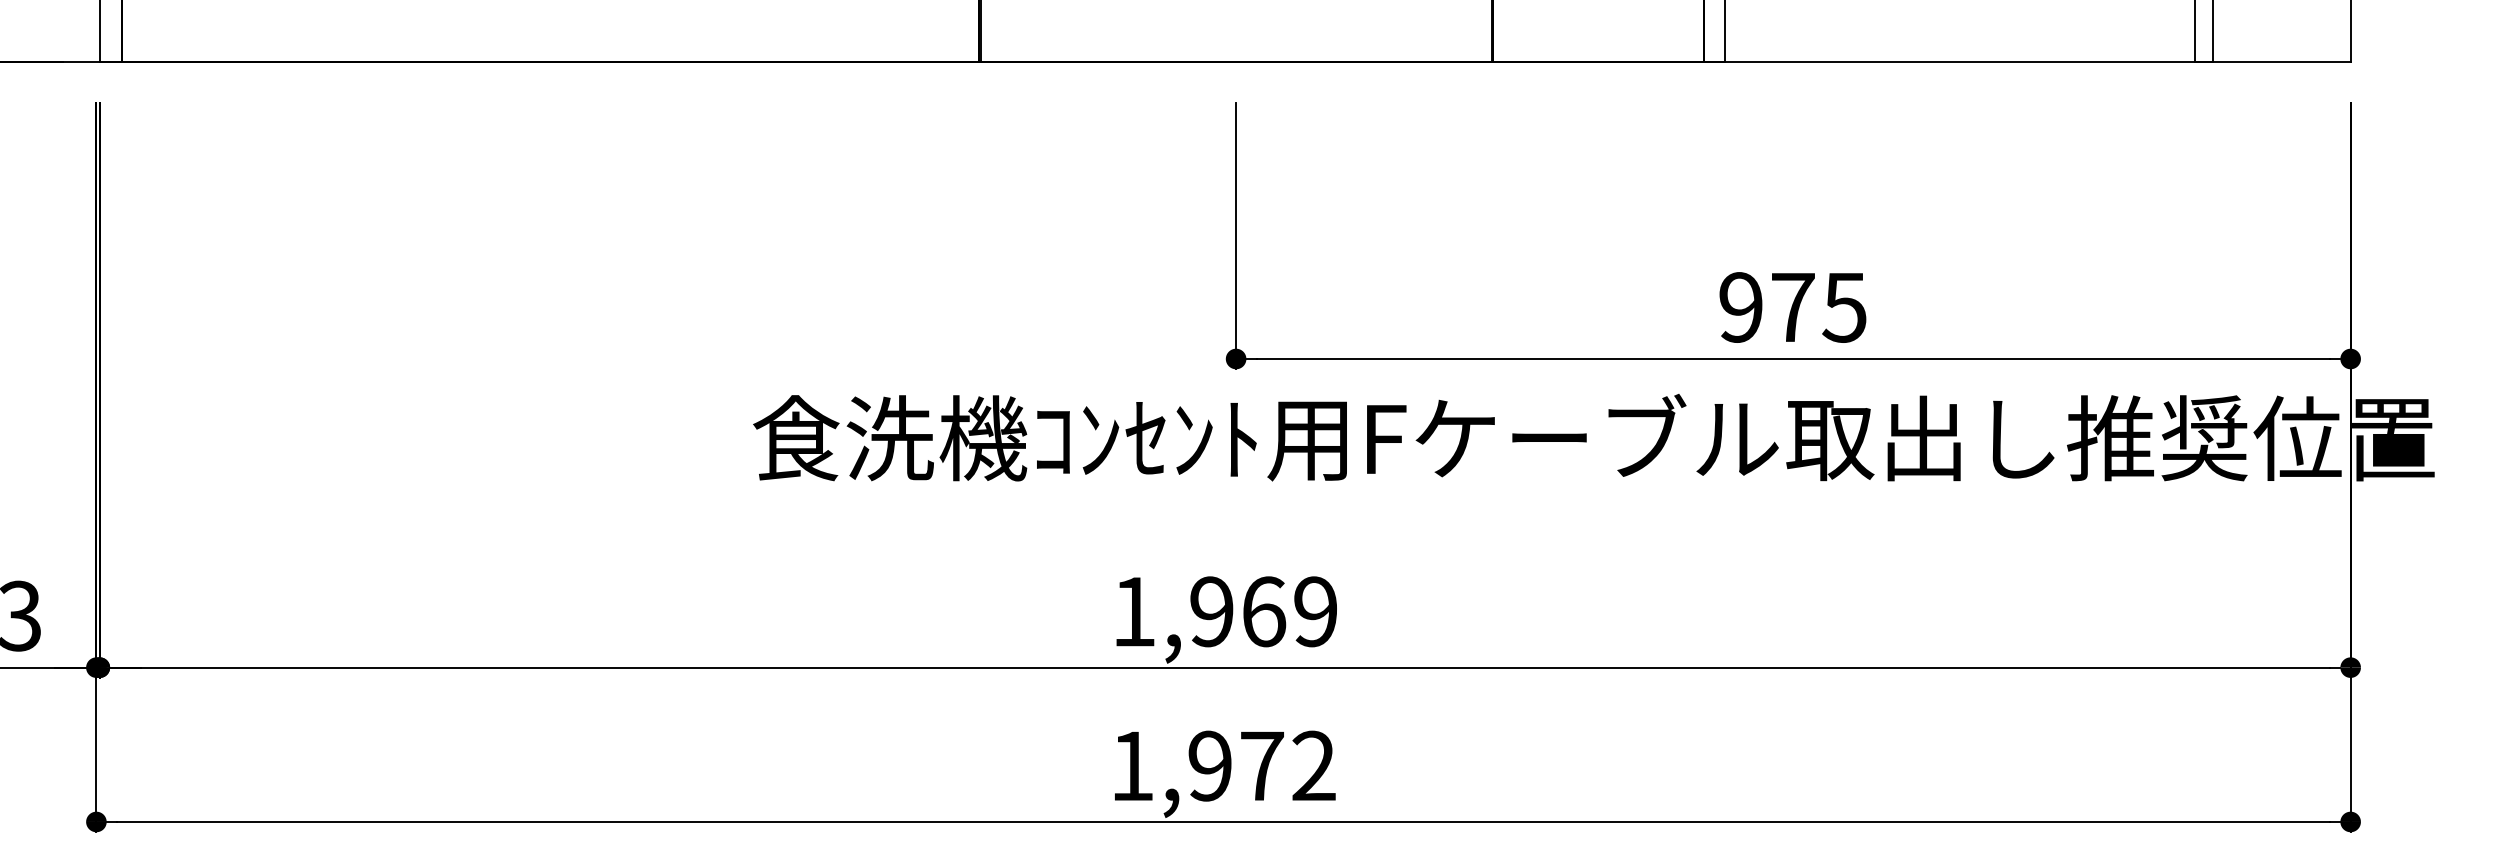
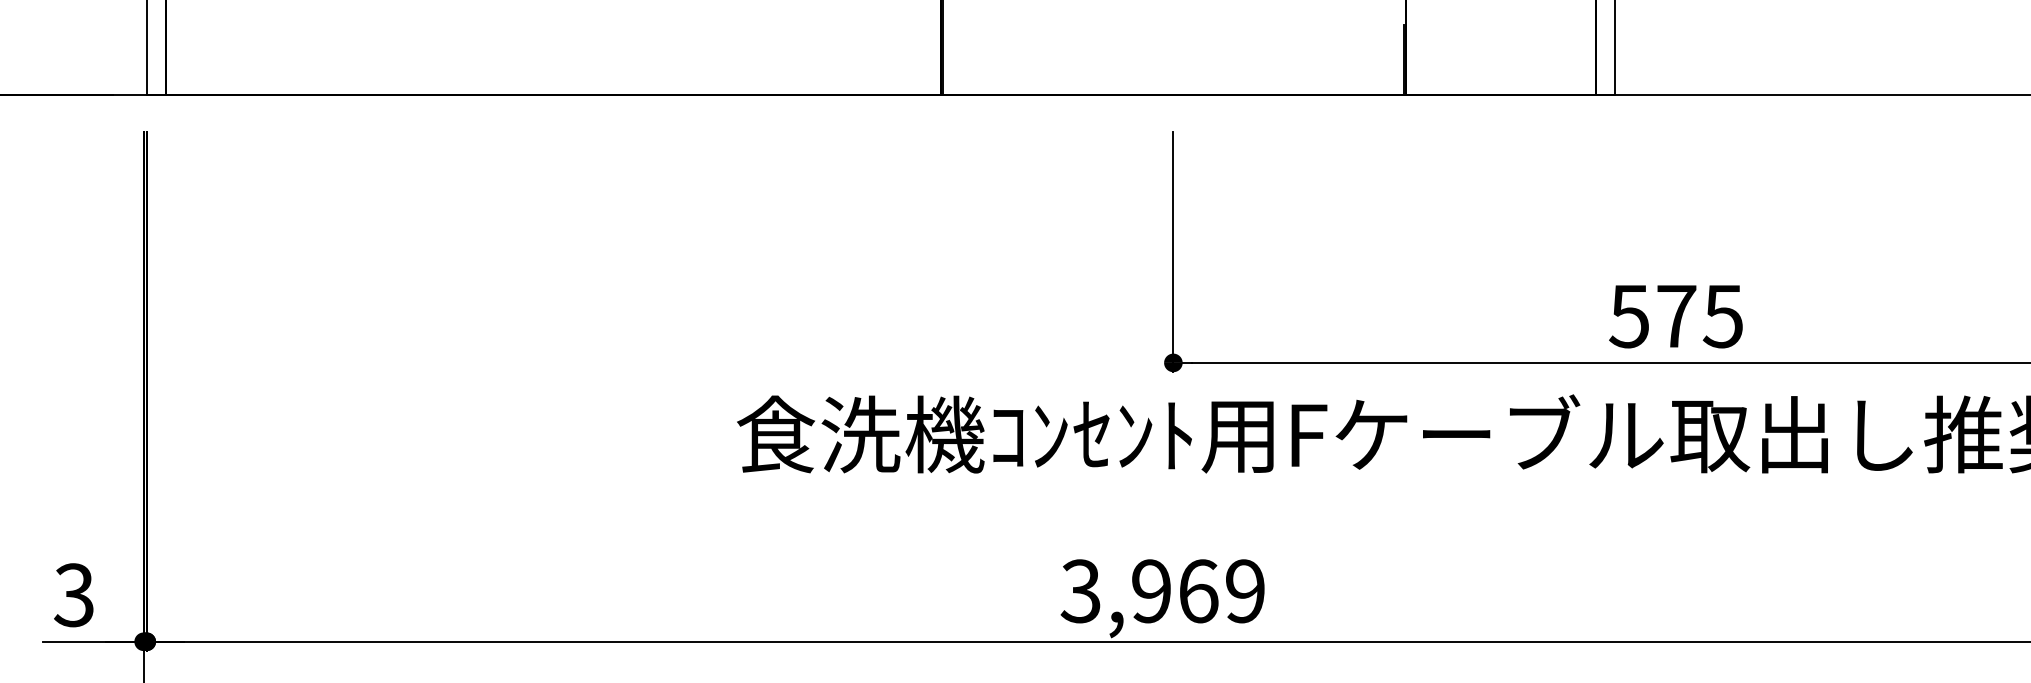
text: (1740, 307) -> (1629, 316), 975 -> 575
text: (1132, 611) -> (1079, 591), 1,969 -> 3,969

